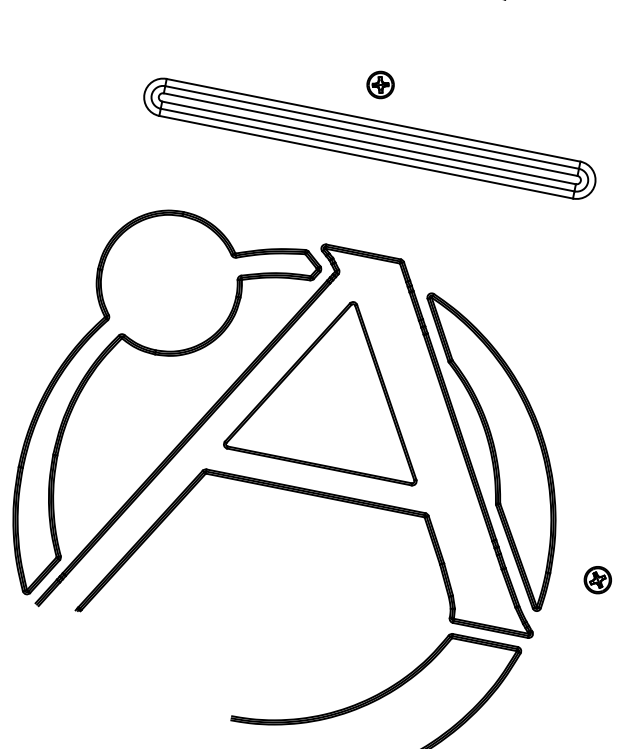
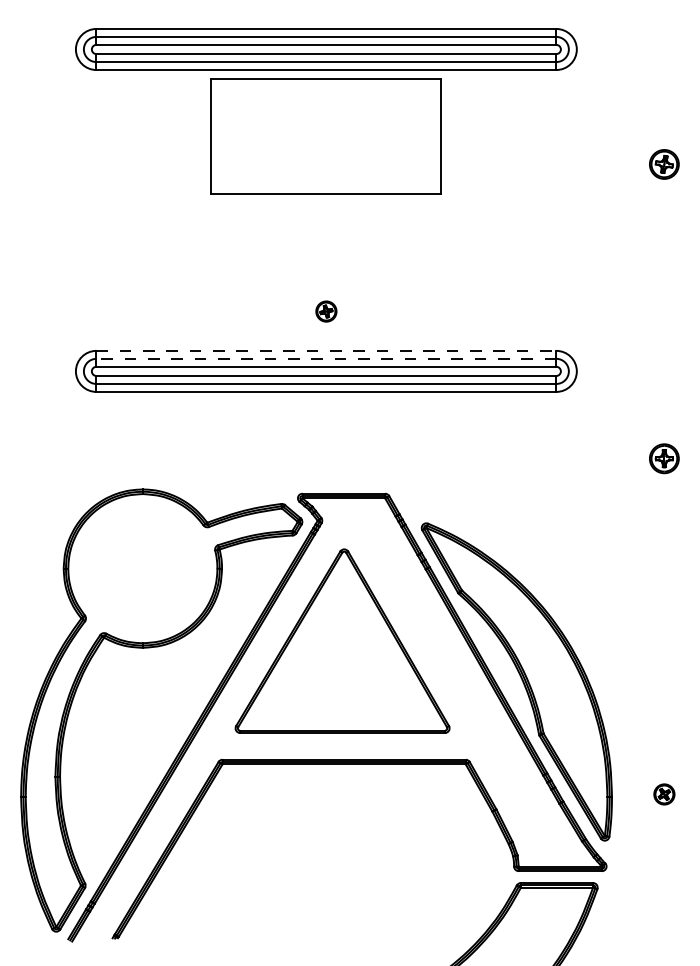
part: (380, 84) -> (326, 311), size x0.7
line: (373, 120) -> (326, 350), solid -> dashed
line: (372, 127) -> (326, 358), solid -> dashed
part: (597, 580) -> (664, 794), size x0.7

